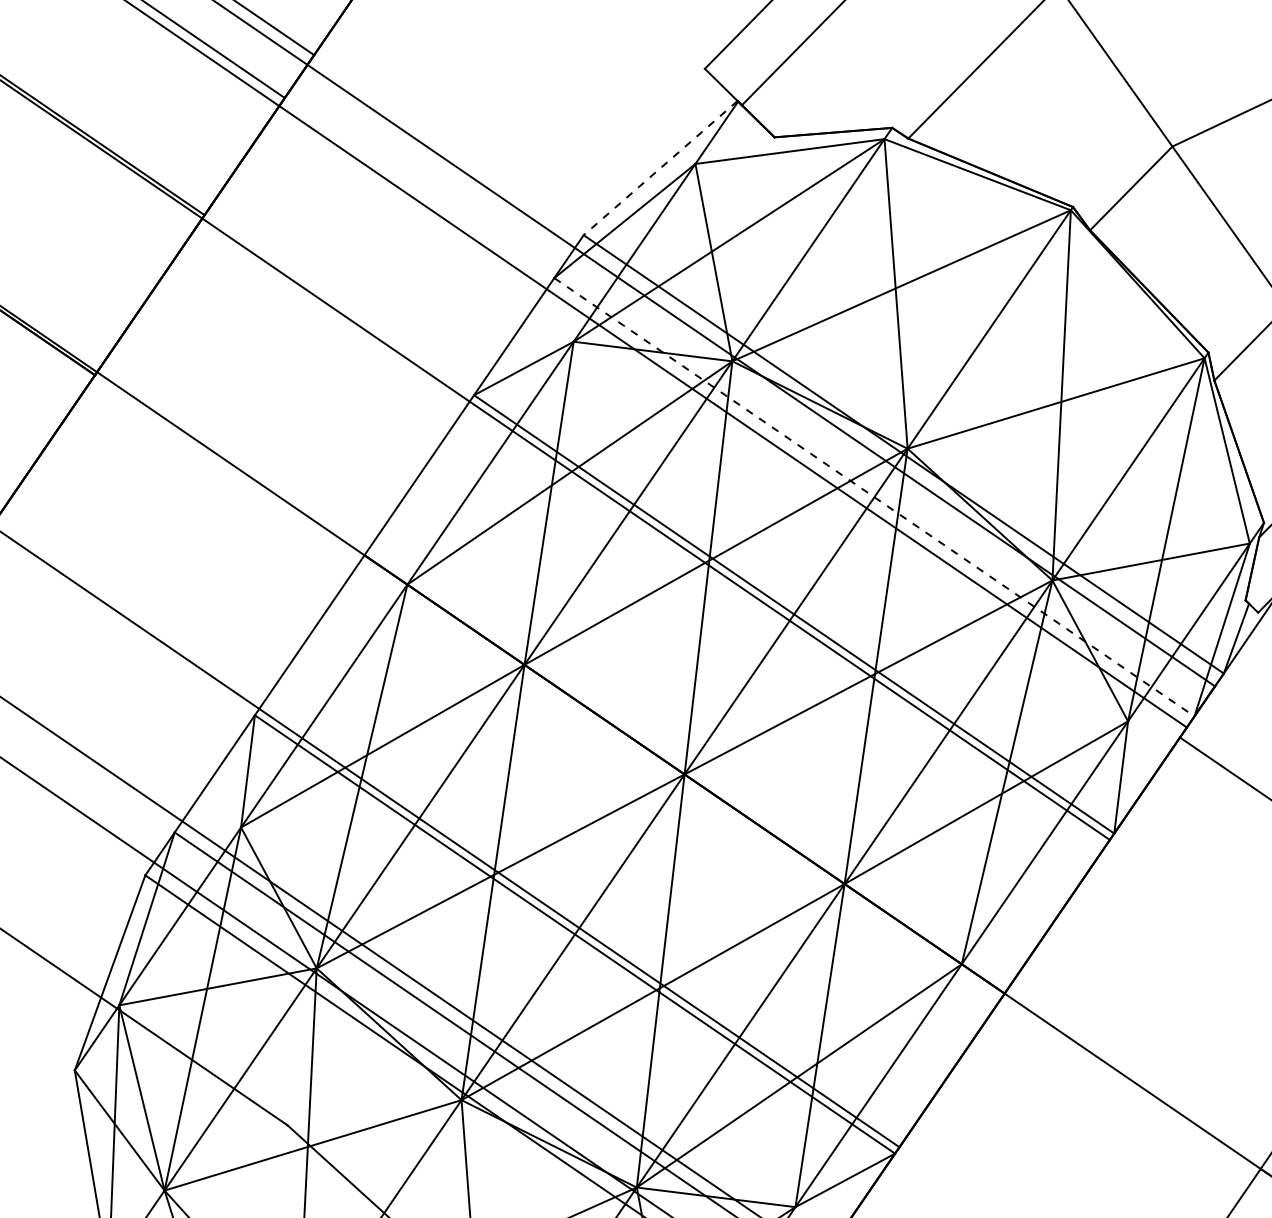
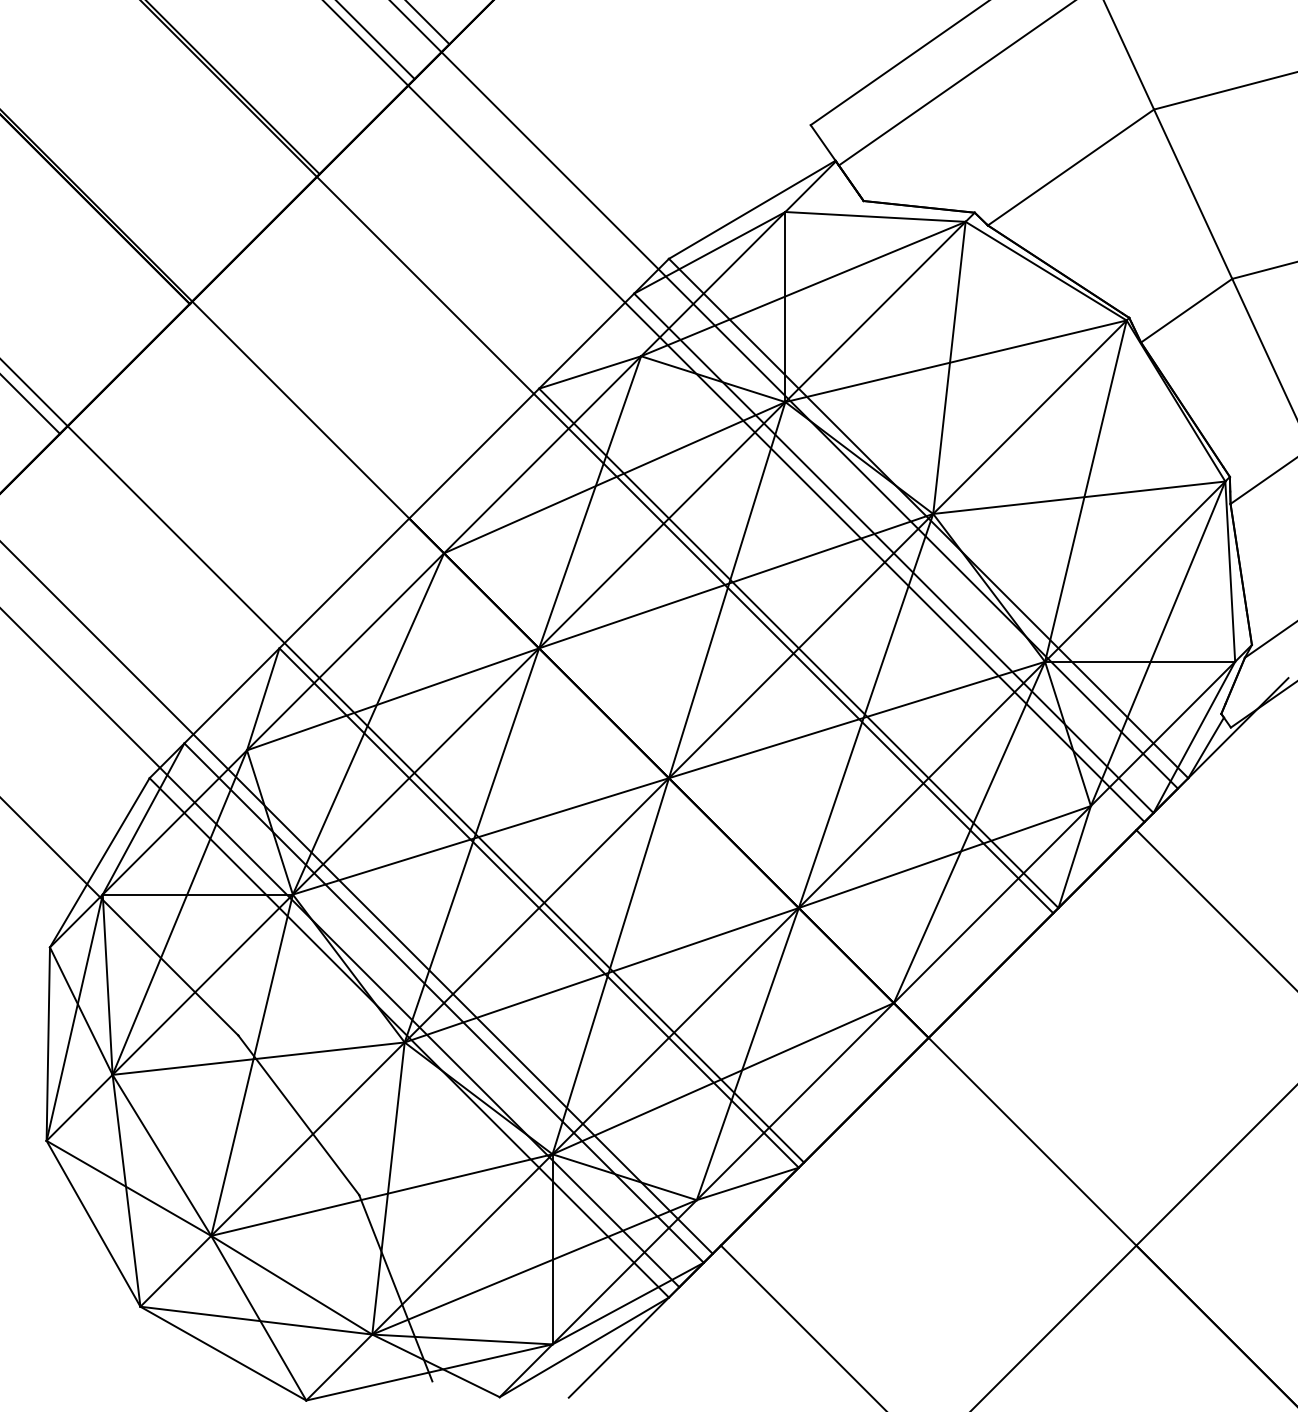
line: (660, 167) -> (752, 209), dashed -> solid
line: (875, 497) -> (894, 553), dashed -> solid

